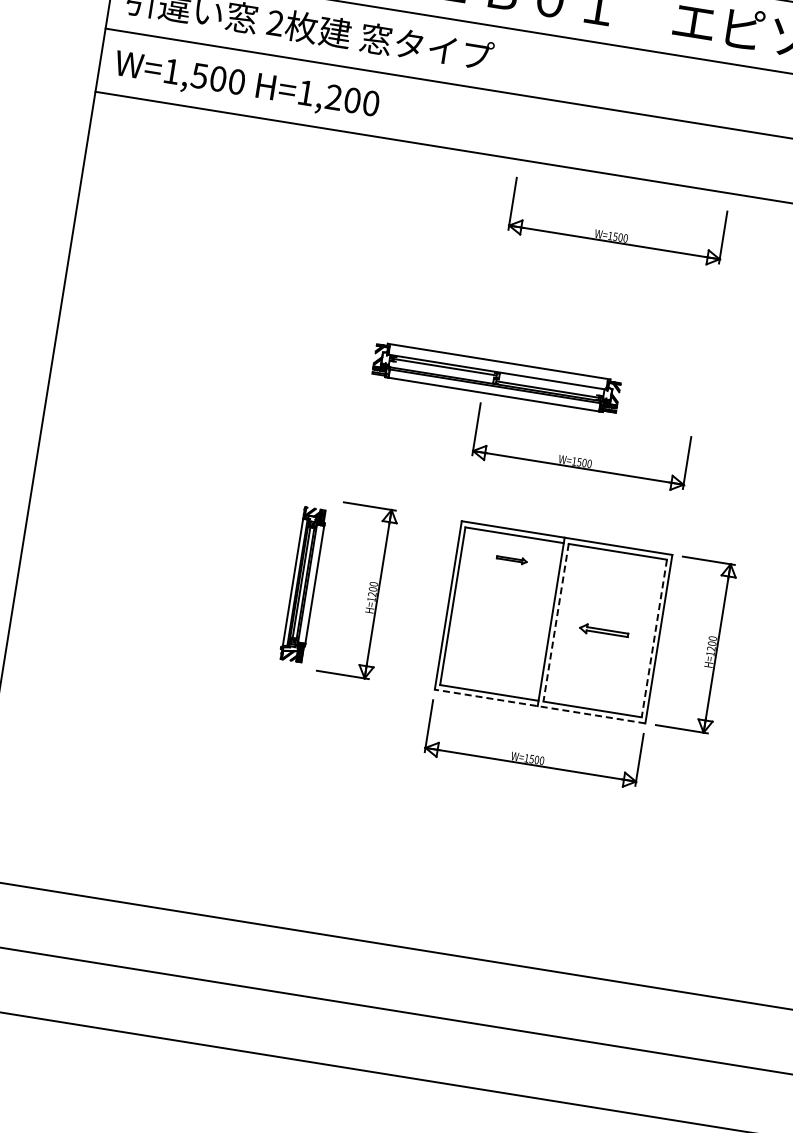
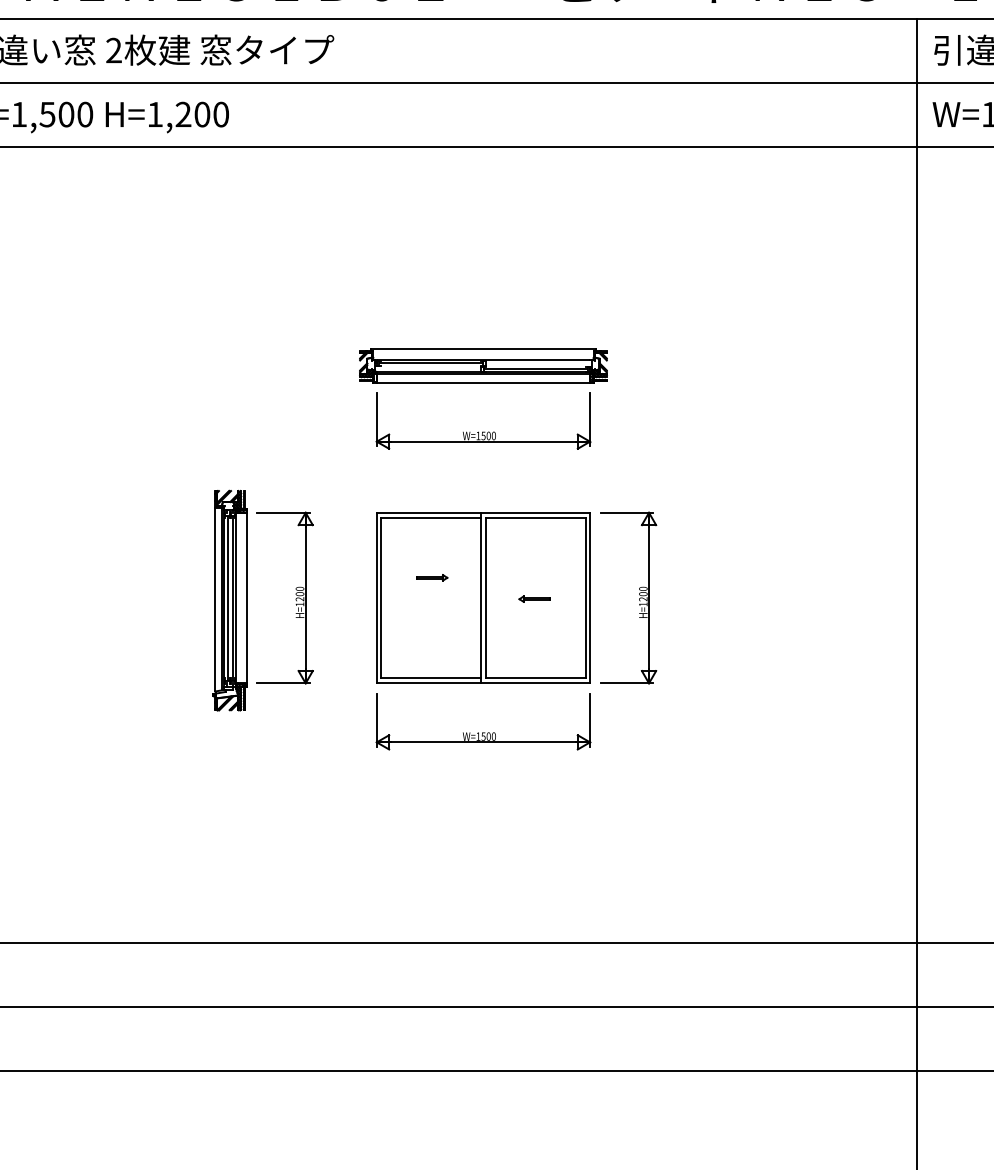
part: (616, 232) -> (483, 203), removed
part: (496, 377) -> (483, 365), moved
part: (512, 559) -> (432, 577), moved
part: (302, 584) -> (229, 600), size x1.43
line: (555, 623) -> (485, 598), dashed -> solid
part: (603, 630) -> (534, 598), size x0.62
line: (654, 638) -> (585, 598), dashed -> solid
line: (540, 706) -> (483, 683), dashed -> solid

